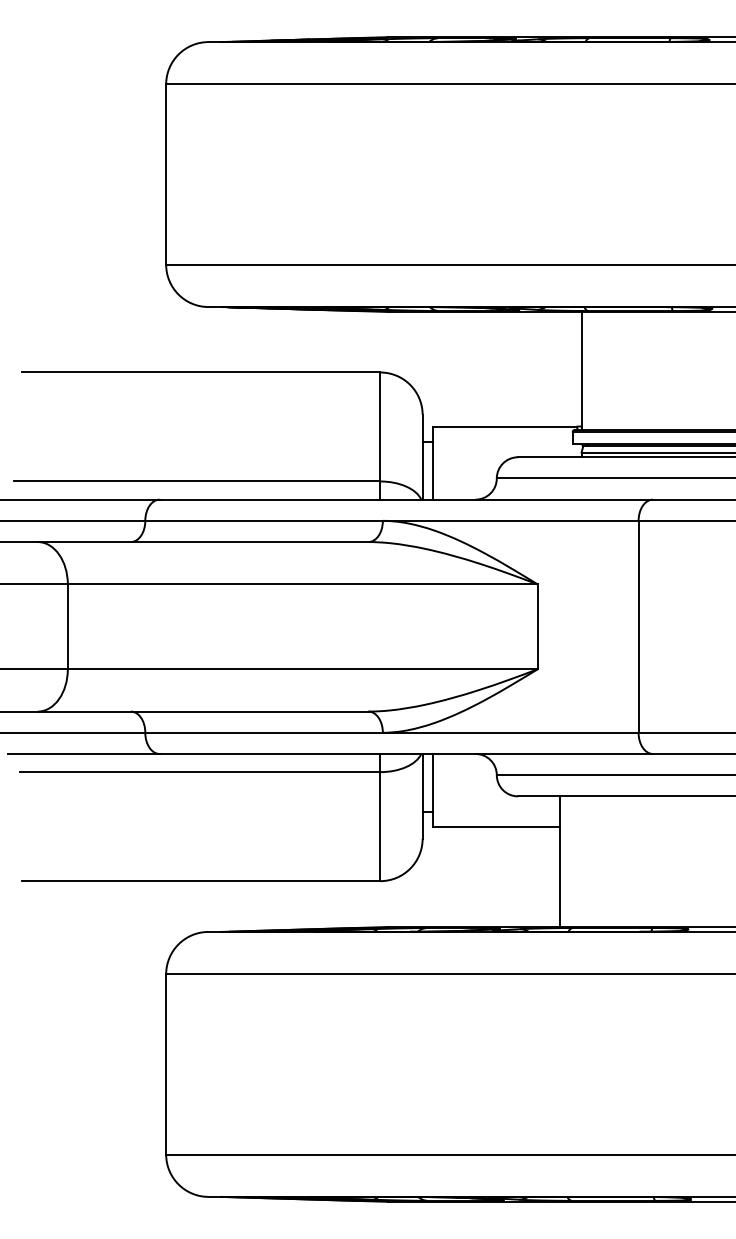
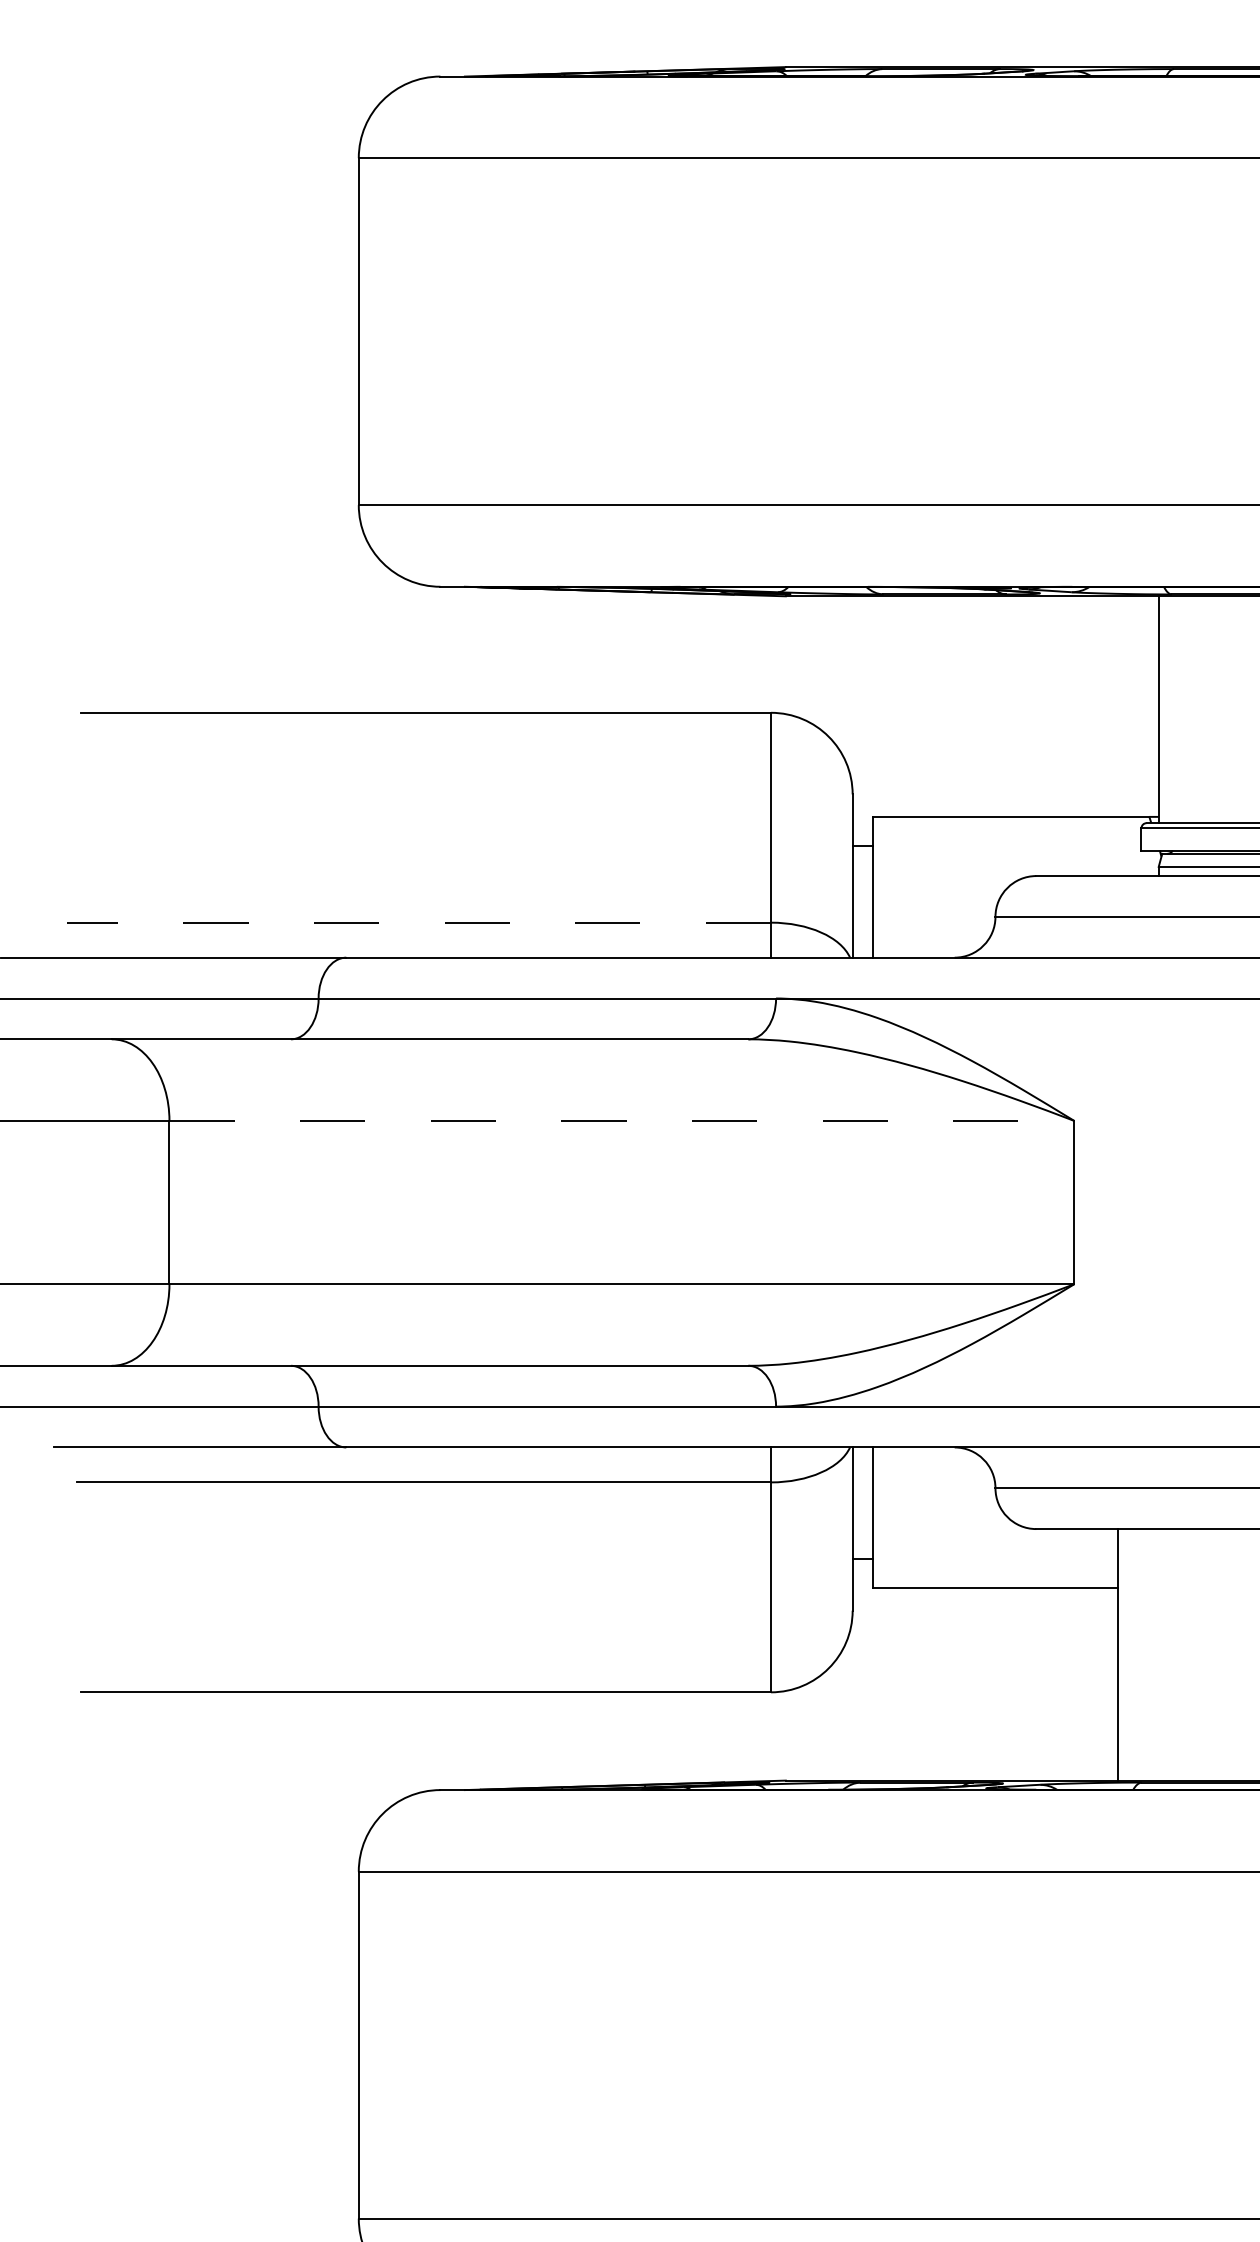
line: (197, 481) -> (419, 922), solid -> dashed
line: (302, 584) -> (621, 1121), solid -> dashed

